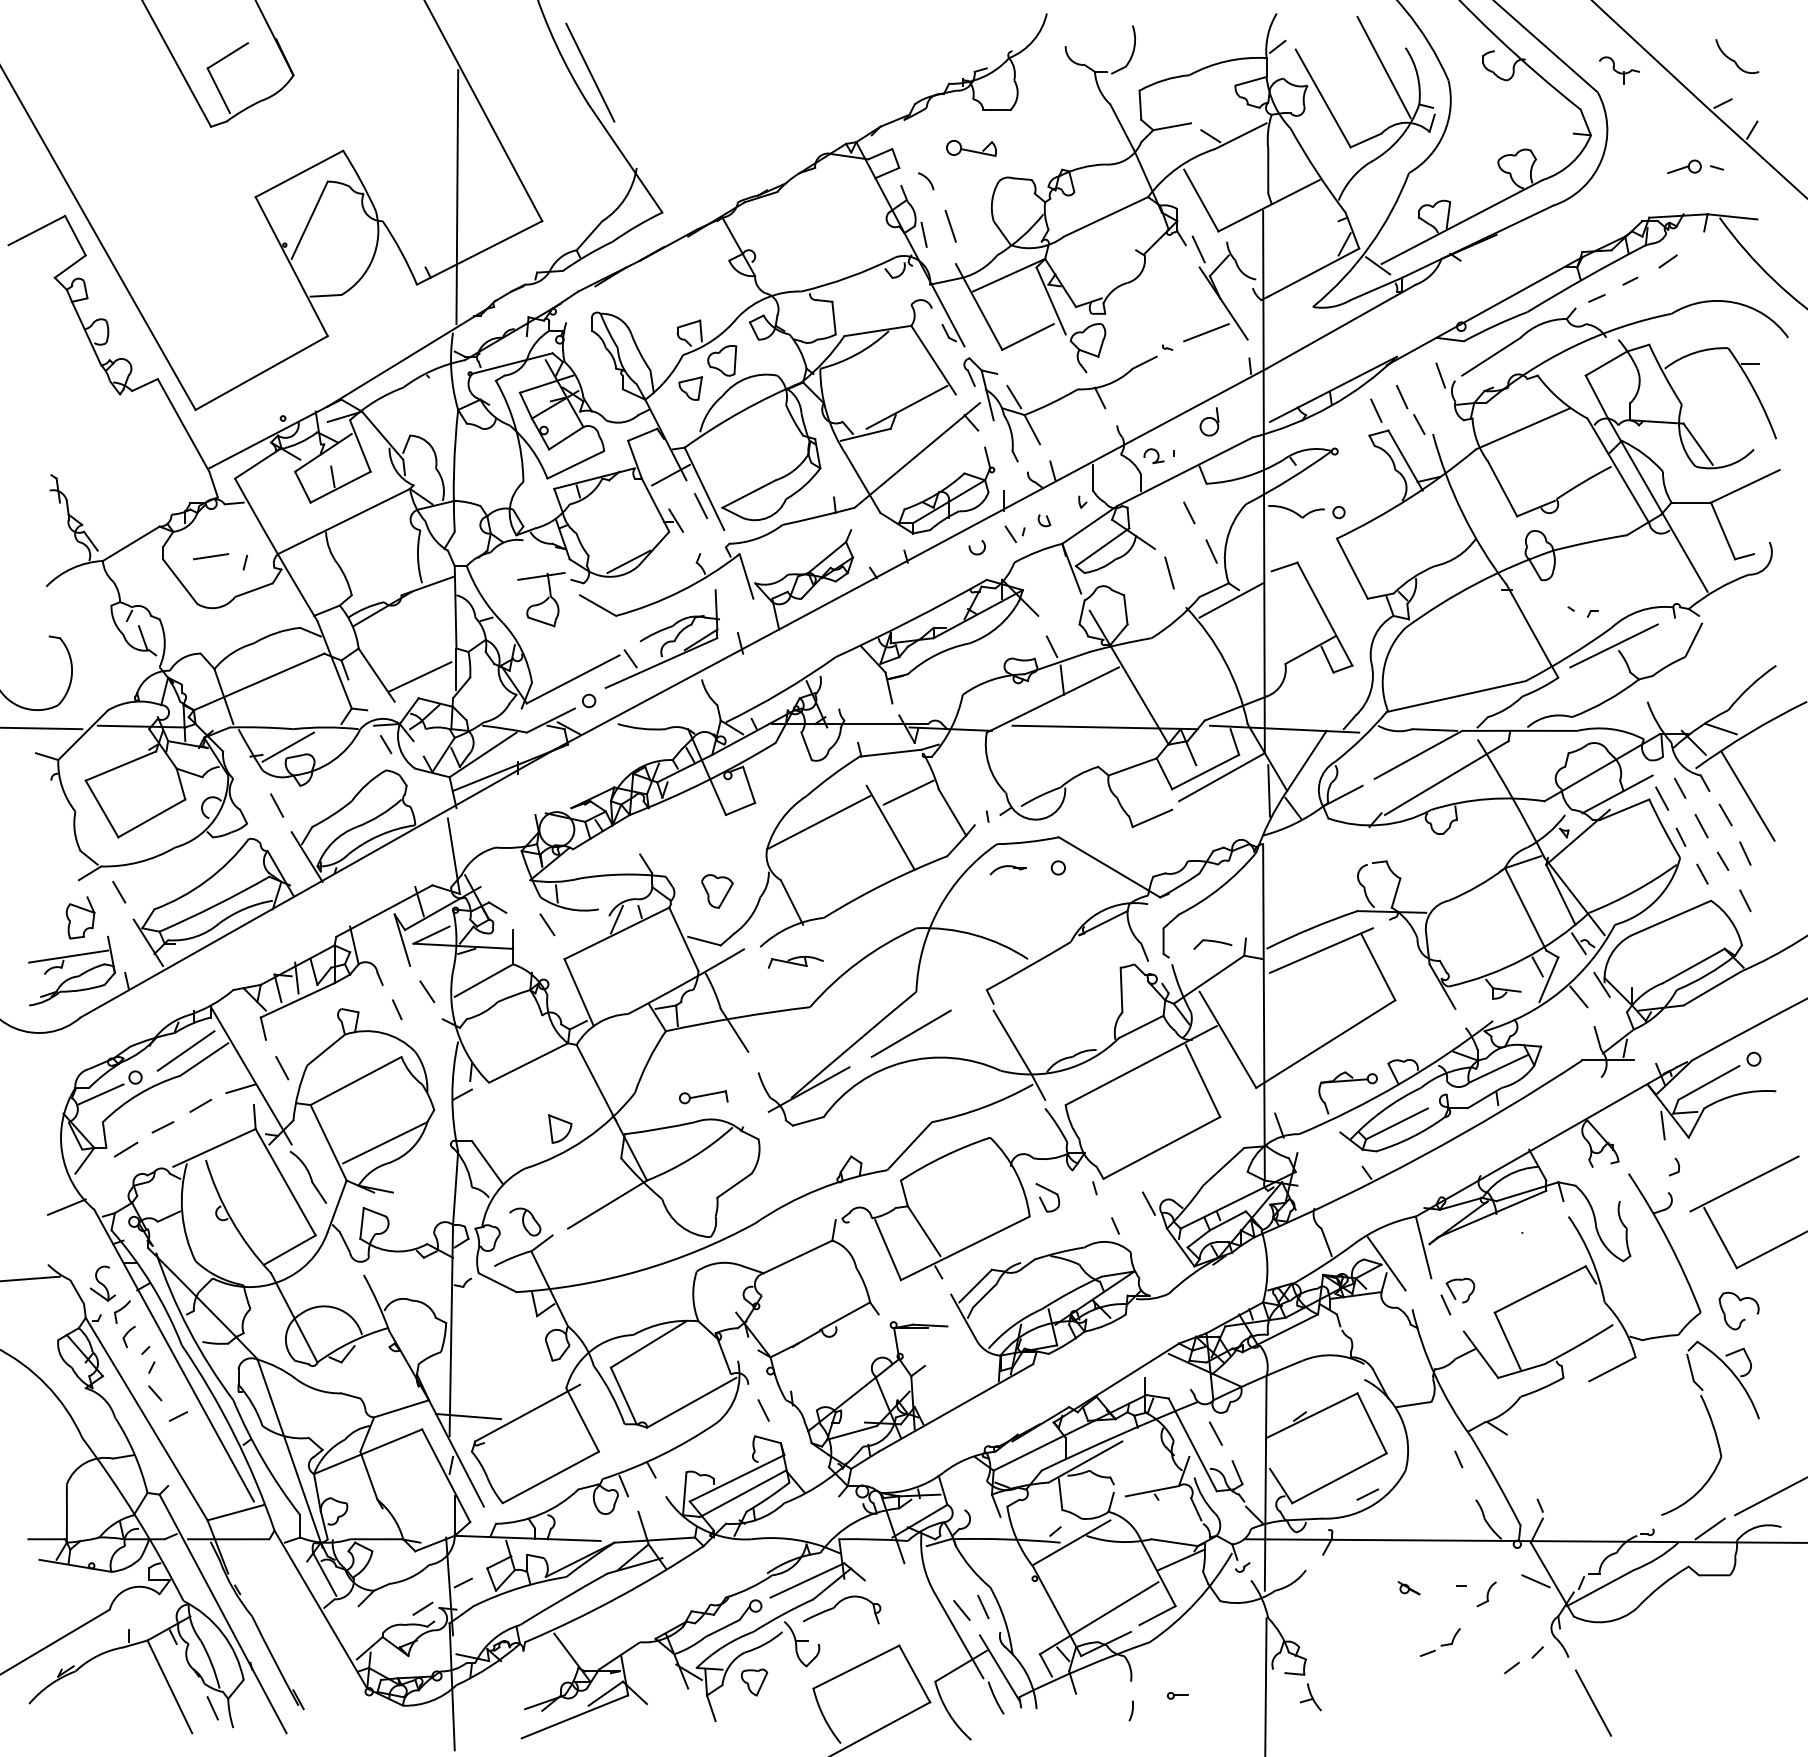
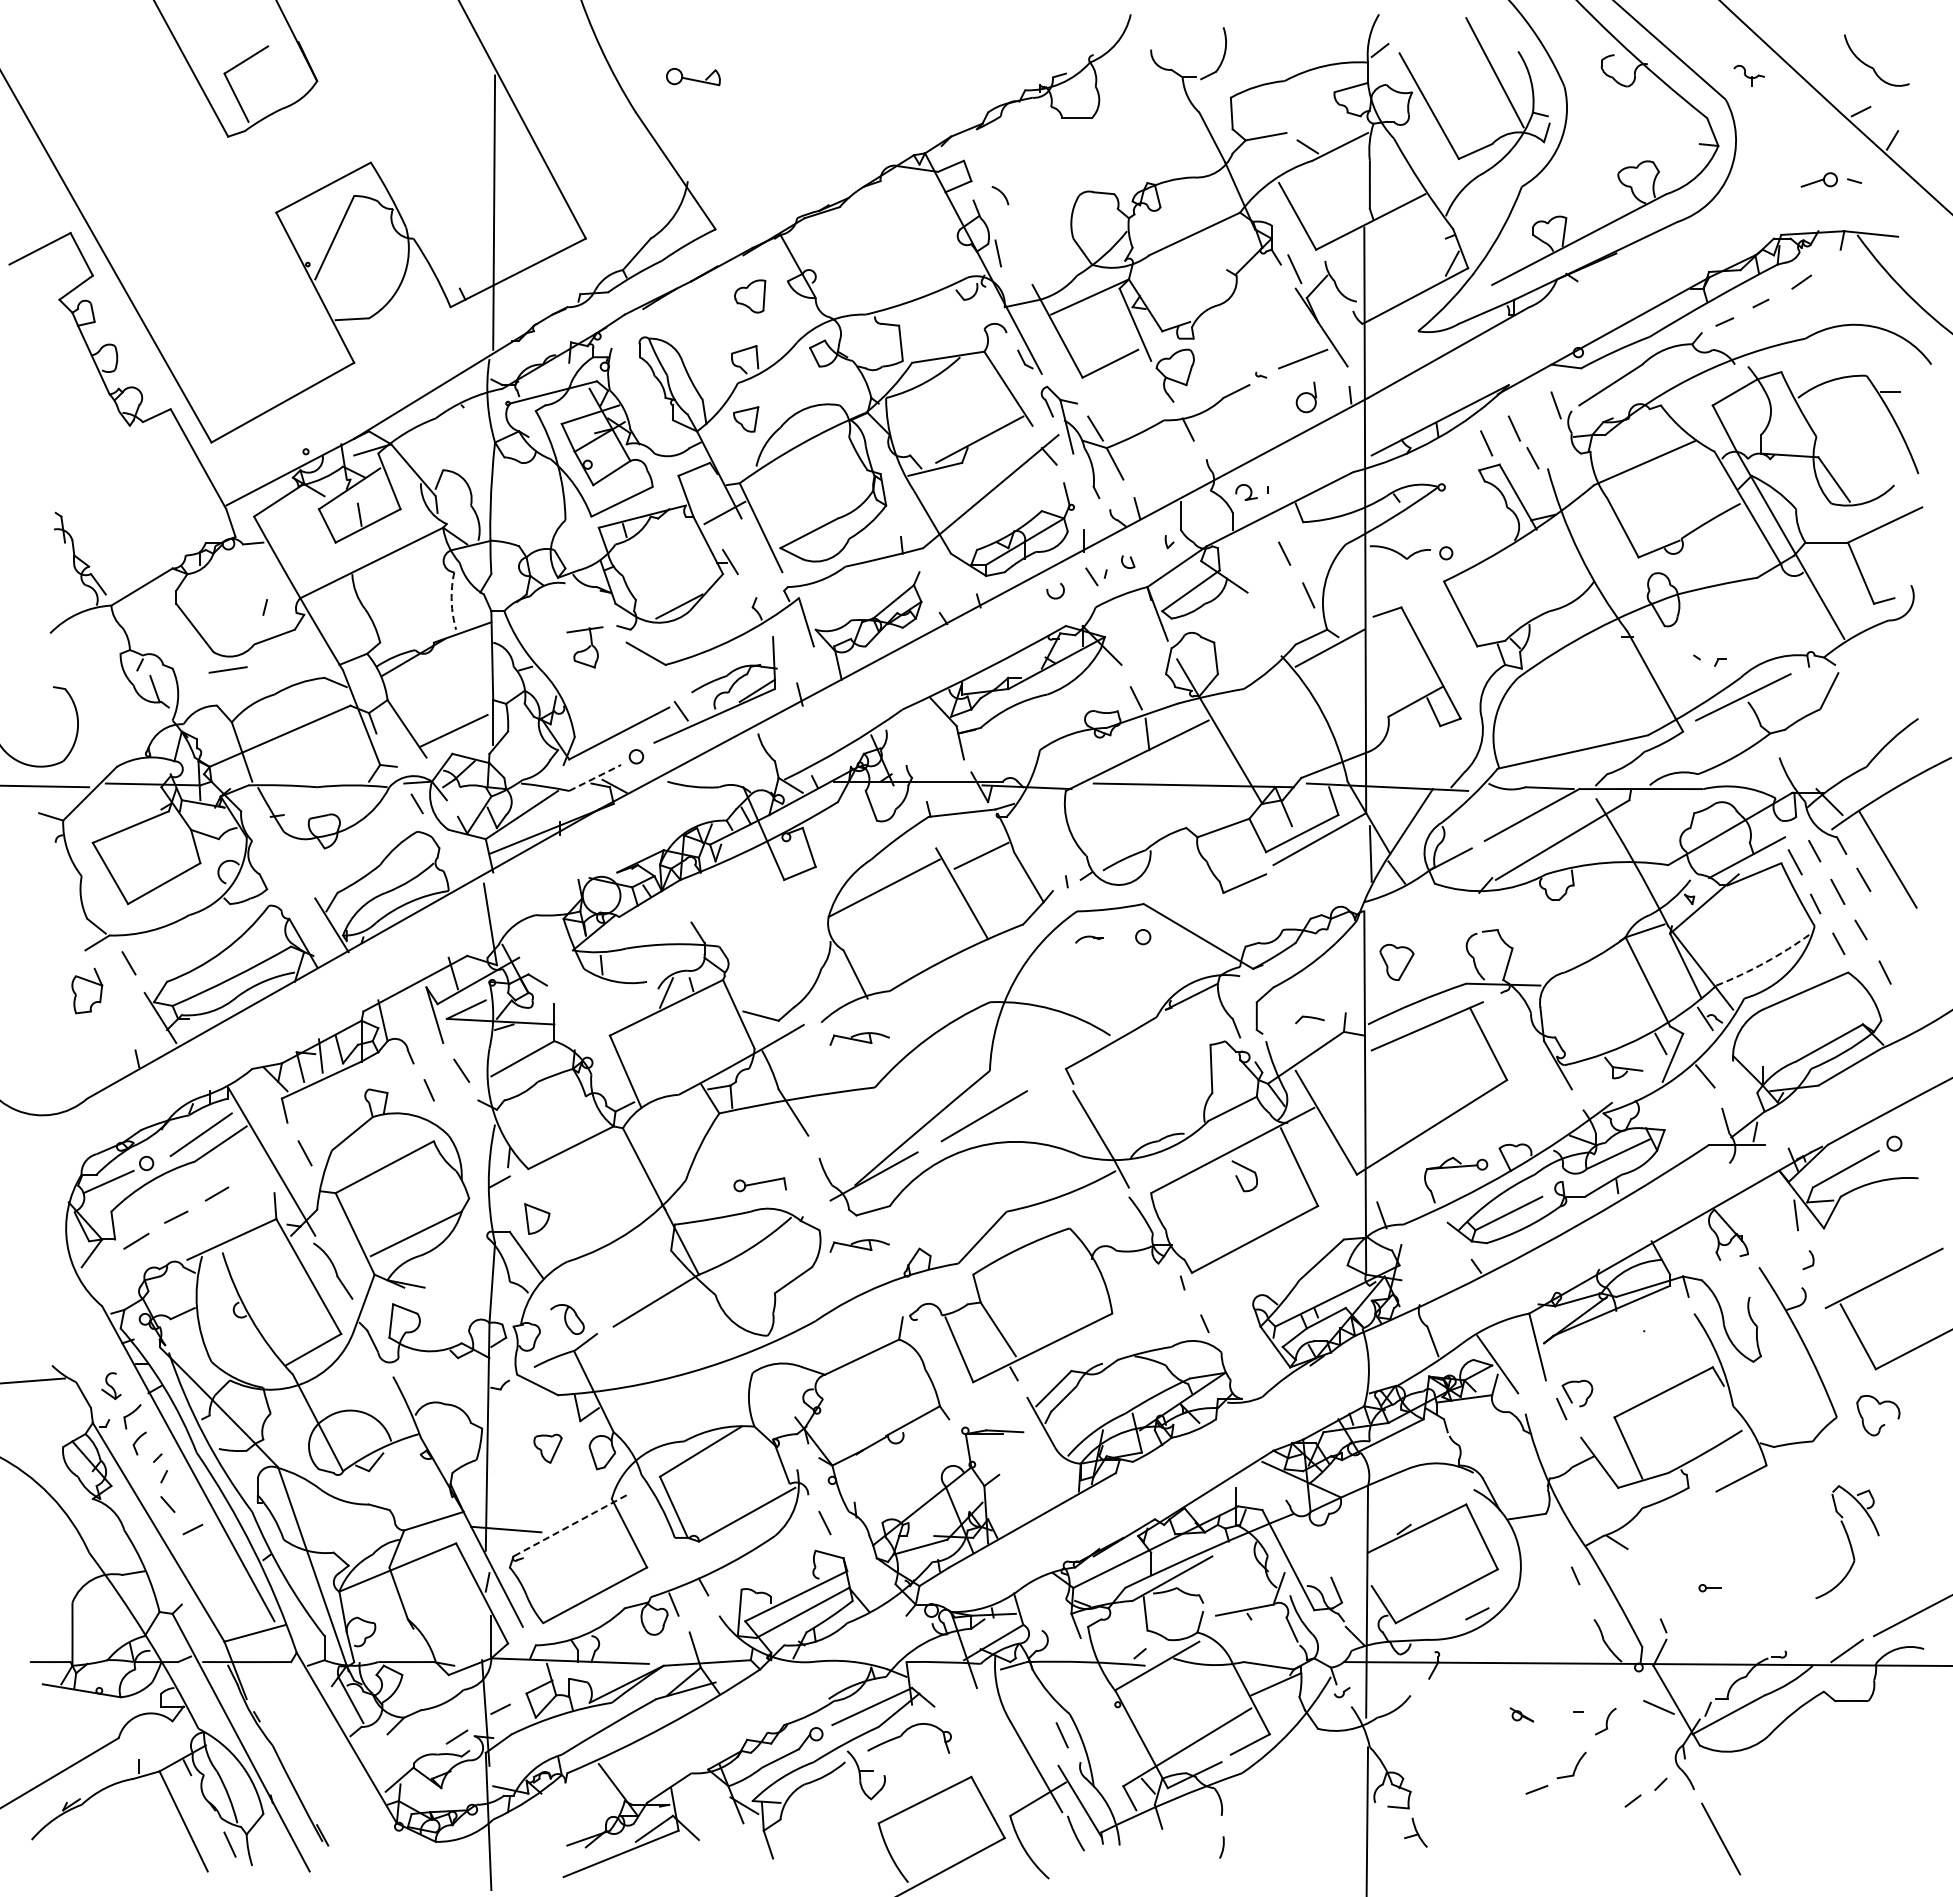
part: (1736, 56) -> (1875, 60), size x1.4
part: (1619, 70) -> (1749, 75), size x0.7
line: (590, 72) -> (637, 78), removed
part: (971, 148) -> (693, 77), moved
line: (950, 225) -> (1026, 243), removed
line: (1378, 265) -> (1488, 286), removed
part: (722, 360) -> (750, 296), moved
part: (1208, 421) -> (1305, 397), moved
line: (700, 506) -> (756, 546), removed
line: (210, 556) -> (227, 669), moved
arc: (417, 557) -> (451, 601), solid -> dashed
line: (1168, 572) -> (1262, 618), removed
part: (541, 599) -> (584, 647), size x0.7
line: (551, 720) -> (595, 777), solid -> dashed
line: (1720, 728) -> (1858, 786), removed
line: (288, 747) -> (311, 806), removed
line: (277, 805) -> (299, 869), removed
line: (1744, 853) -> (1884, 921), removed
part: (1008, 870) -> (1089, 939), size x0.7
part: (716, 890) -> (1396, 961), moved
arc: (1634, 891) -> (1765, 962), solid -> dashed
line: (547, 924) -> (591, 998), removed
part: (1212, 944) -> (1309, 1019), size x0.7
part: (72, 976) -> (78, 1054), removed
line: (1602, 984) -> (1730, 1063), removed
line: (240, 1088) -> (260, 1175), removed
part: (560, 1128) -> (537, 1218), moved
part: (795, 1153) -> (859, 1245), added
part: (1047, 1197) -> (1244, 1176), moved
line: (1148, 1203) -> (1240, 1299), removed
line: (66, 1207) -> (72, 1303), removed
part: (103, 1283) -> (111, 1385), size x0.7
line: (527, 1413) -> (569, 1526), solid -> dashed
part: (1710, 1427) -> (1847, 1541), size x0.6
line: (1215, 1434) -> (1312, 1548), removed
line: (961, 1610) -> (1038, 1738), removed
part: (1440, 1642) -> (1555, 1773), size x1.4
part: (753, 1682) -> (547, 1448), moved
part: (1177, 1696) -> (1709, 1588), moved

